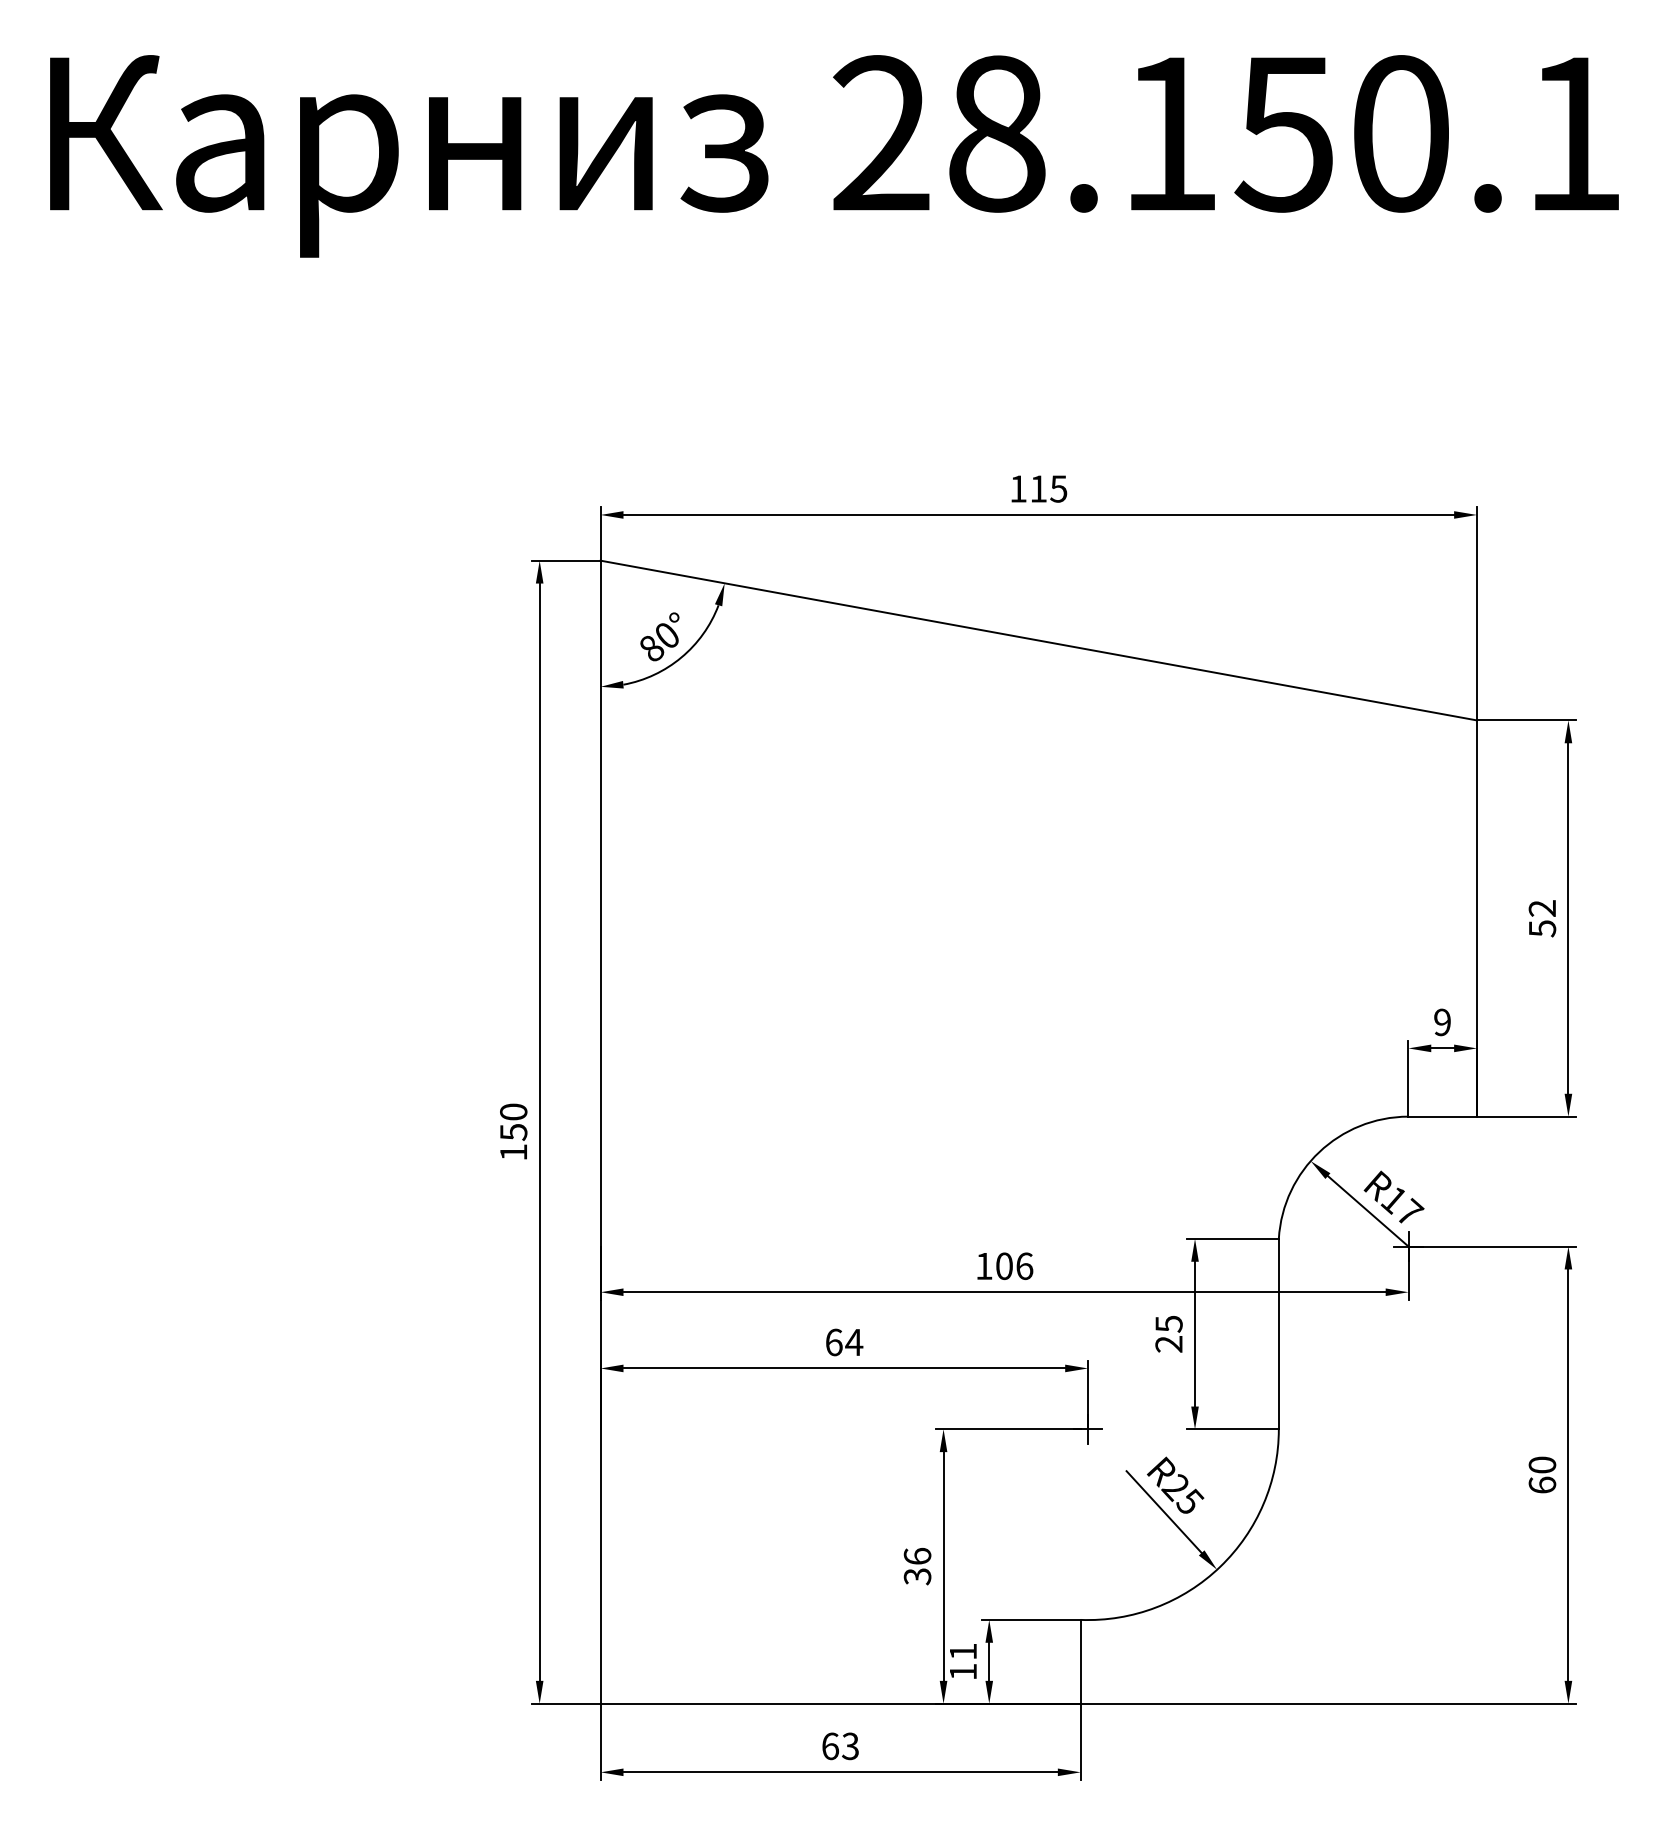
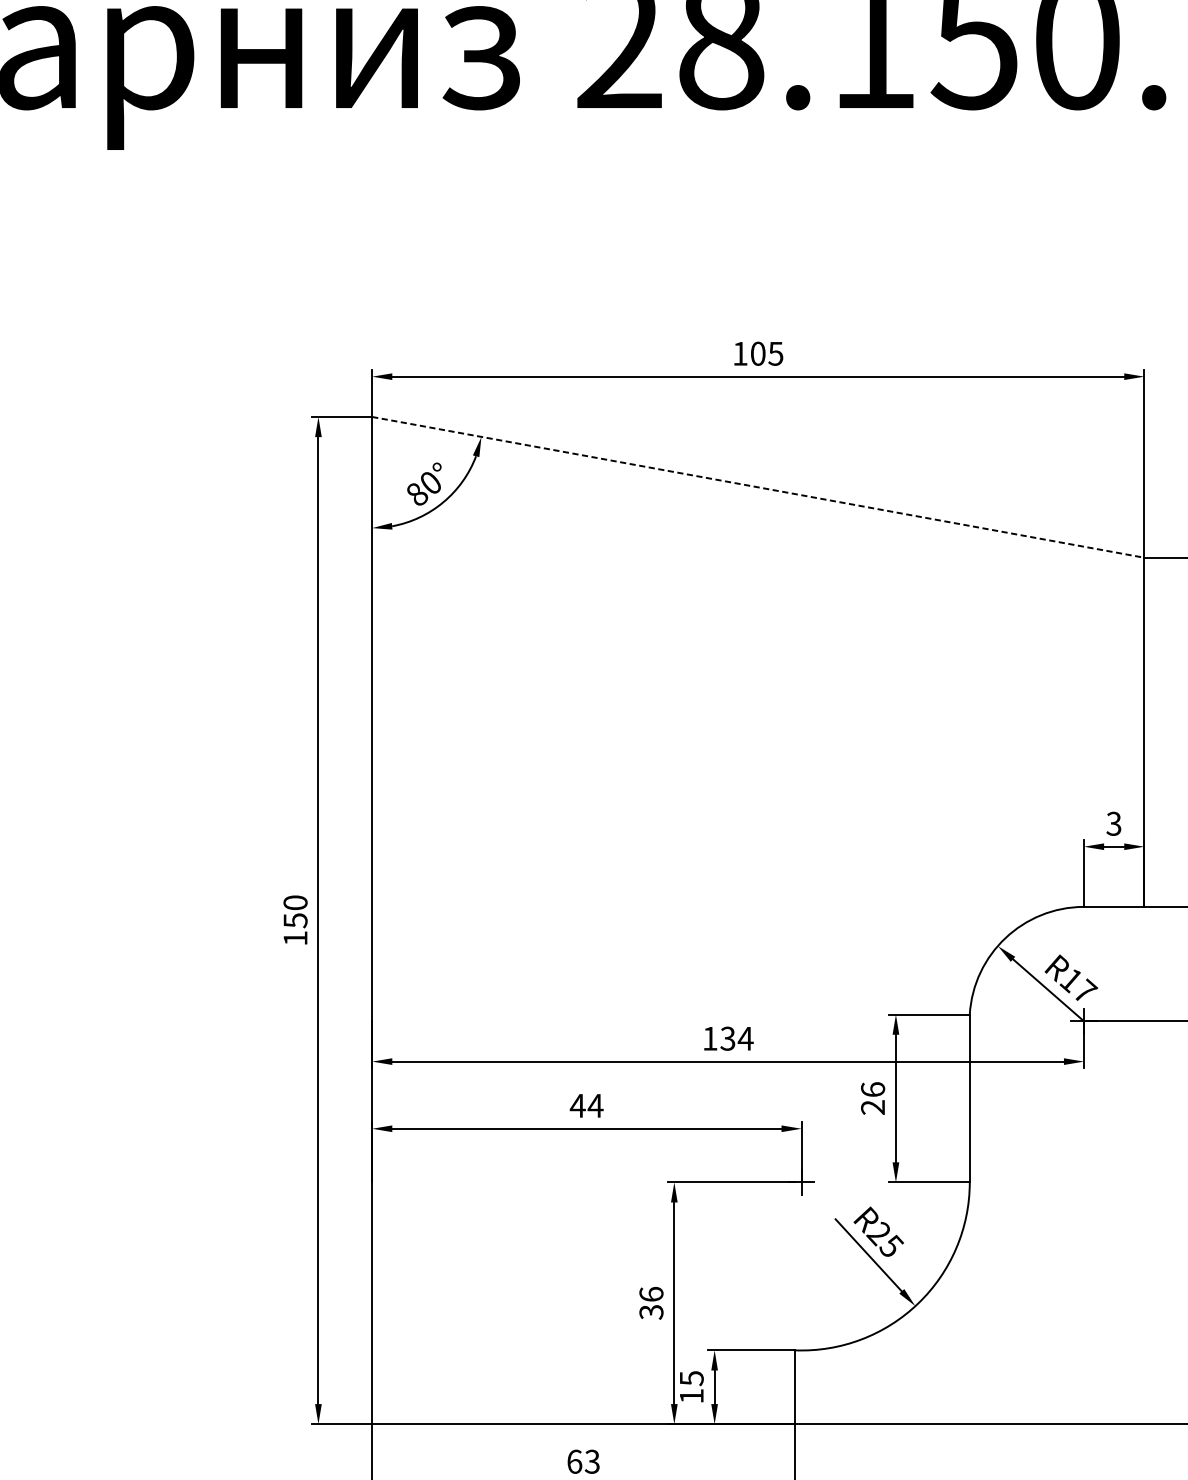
text: (1038, 488) -> (758, 353), 115 -> 105
line: (1039, 640) -> (758, 487), solid -> dashed
text: (1441, 1022) -> (1113, 823), 9 -> 3
text: (1014, 1266) -> (736, 1038), 106 -> 134
text: (1168, 1323) -> (872, 1089), 25 -> 26
text: (833, 1342) -> (577, 1105), 64 -> 44
text: (963, 1651) -> (691, 1378), 11 -> 15

